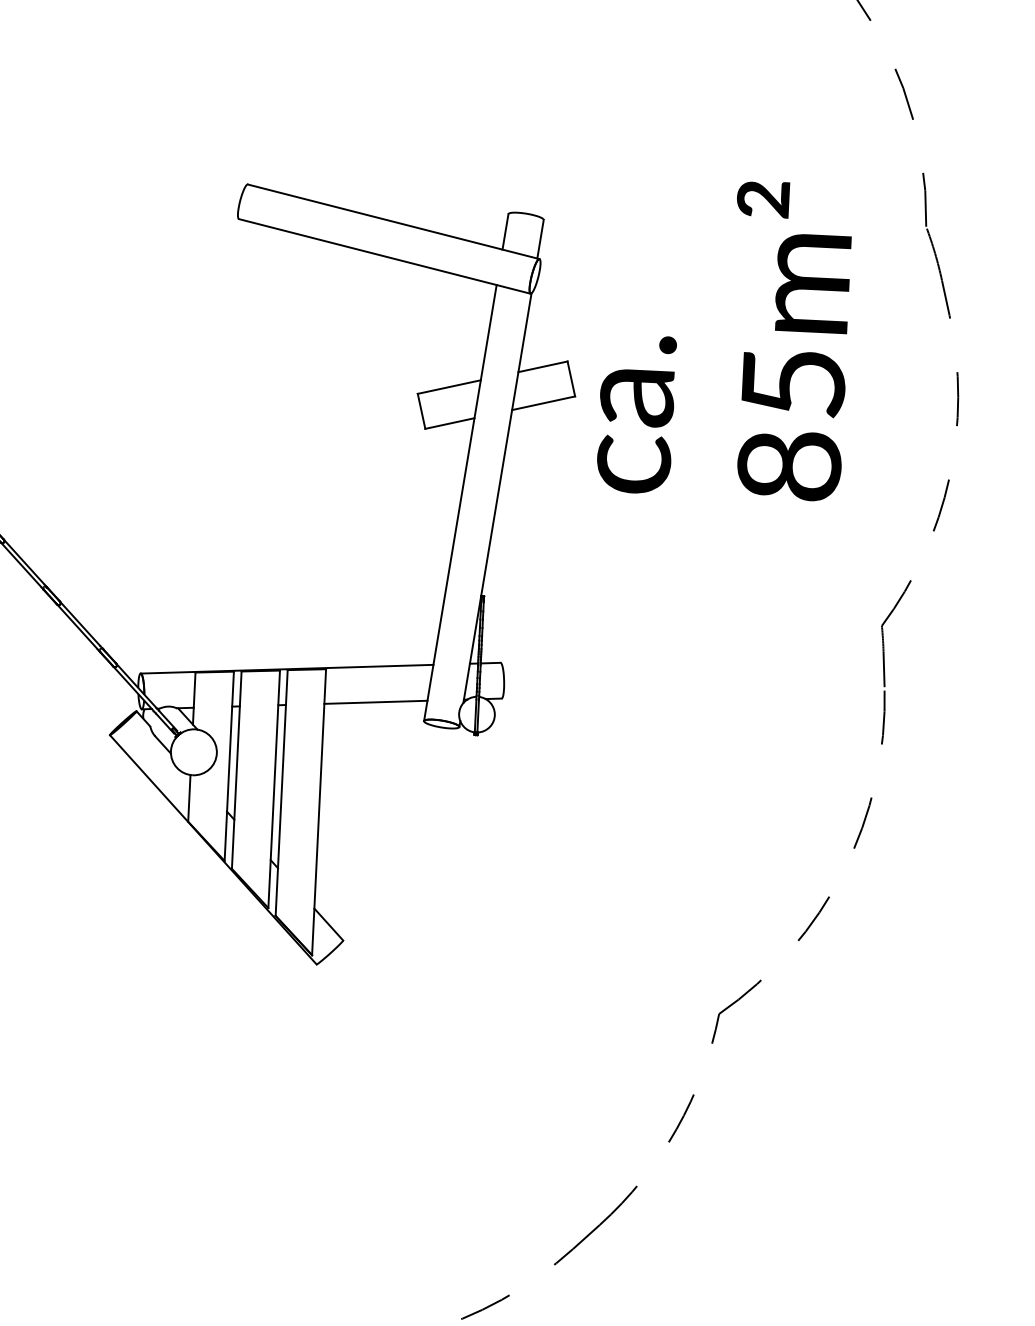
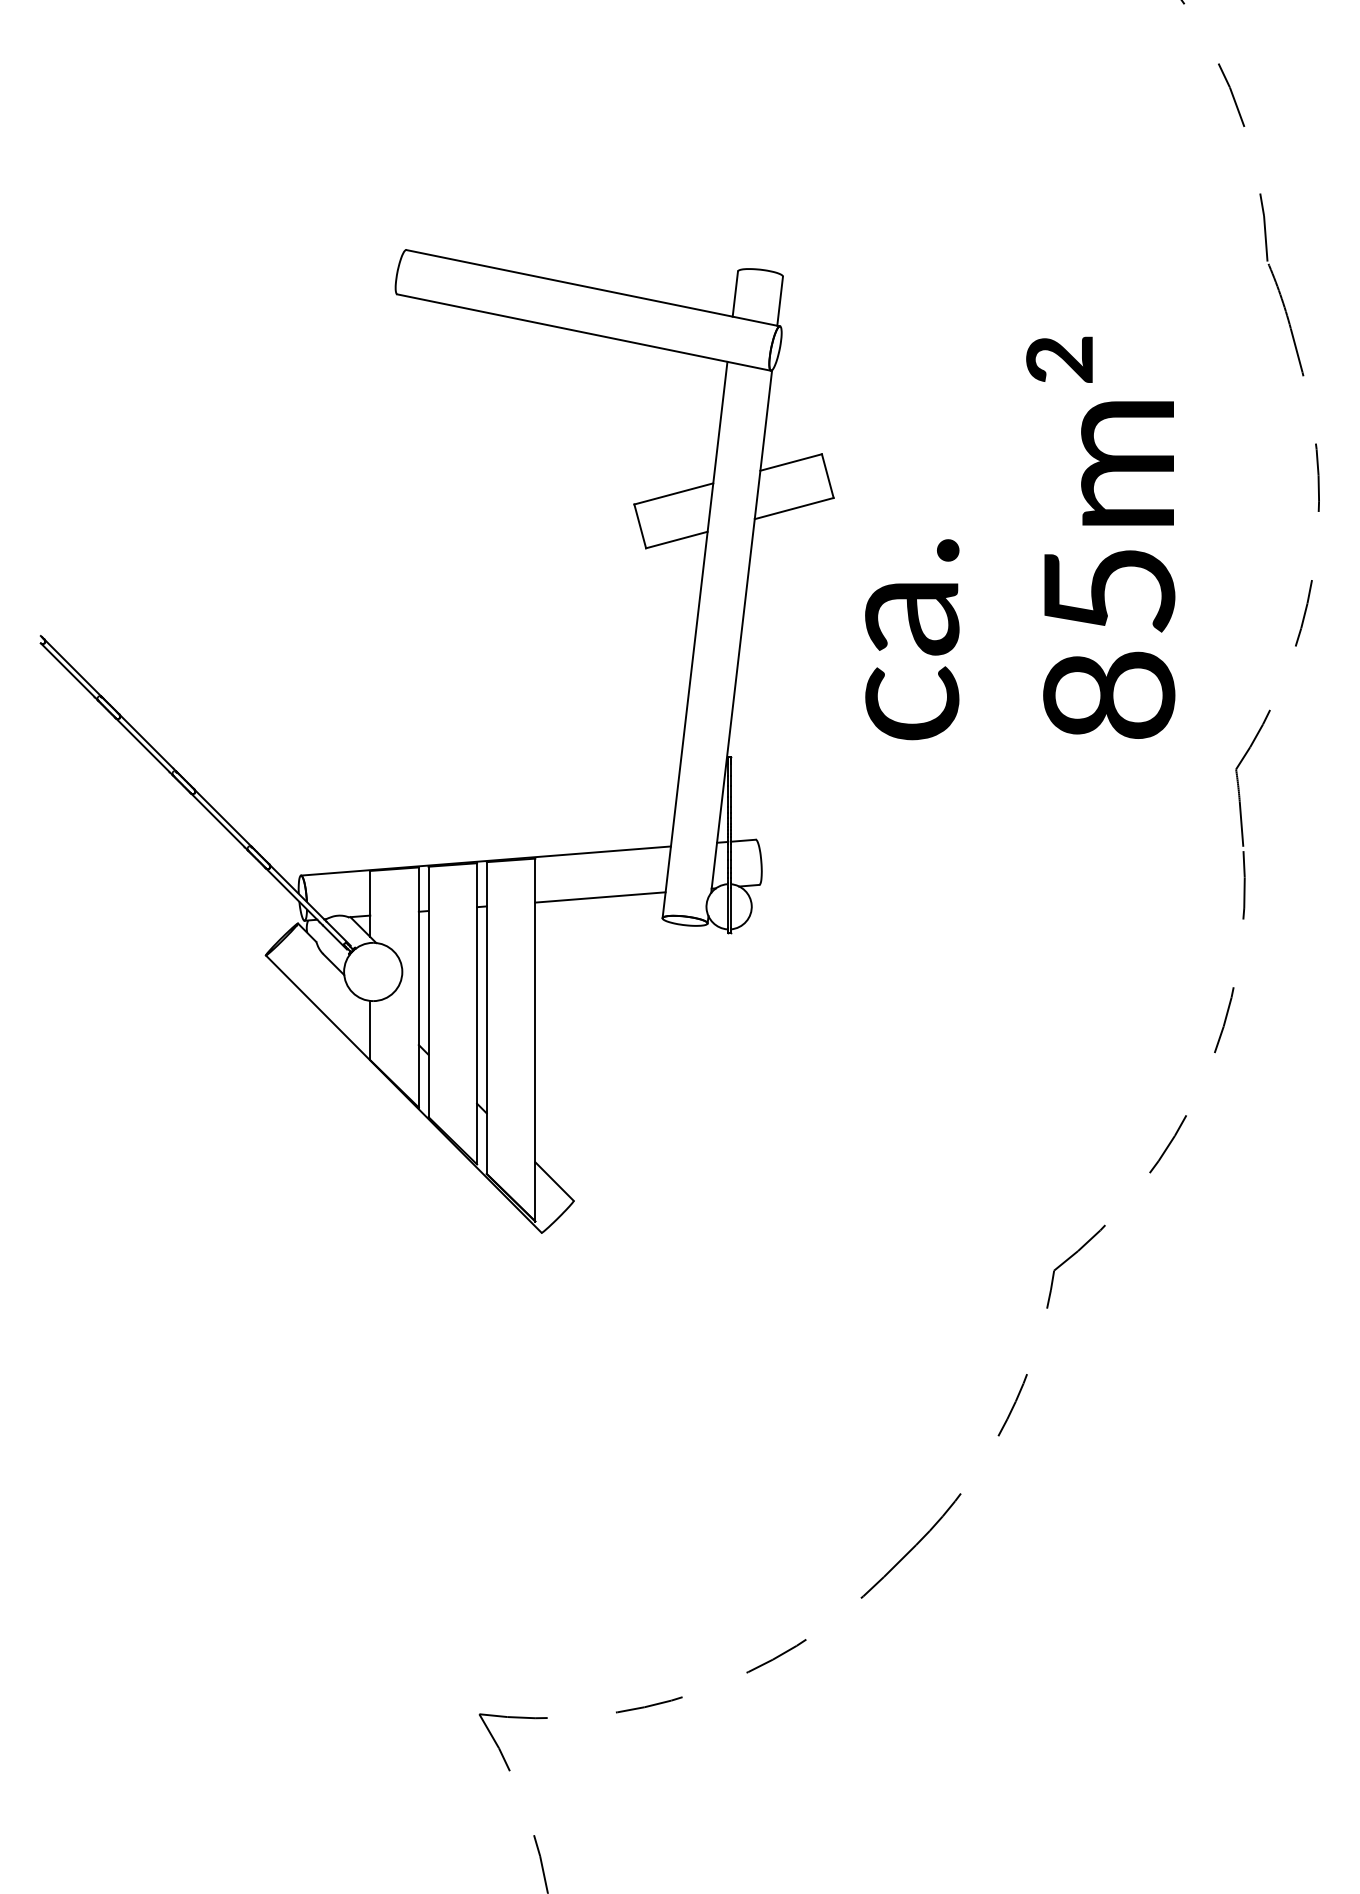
text: (725, 338) -> (1020, 538), moved

